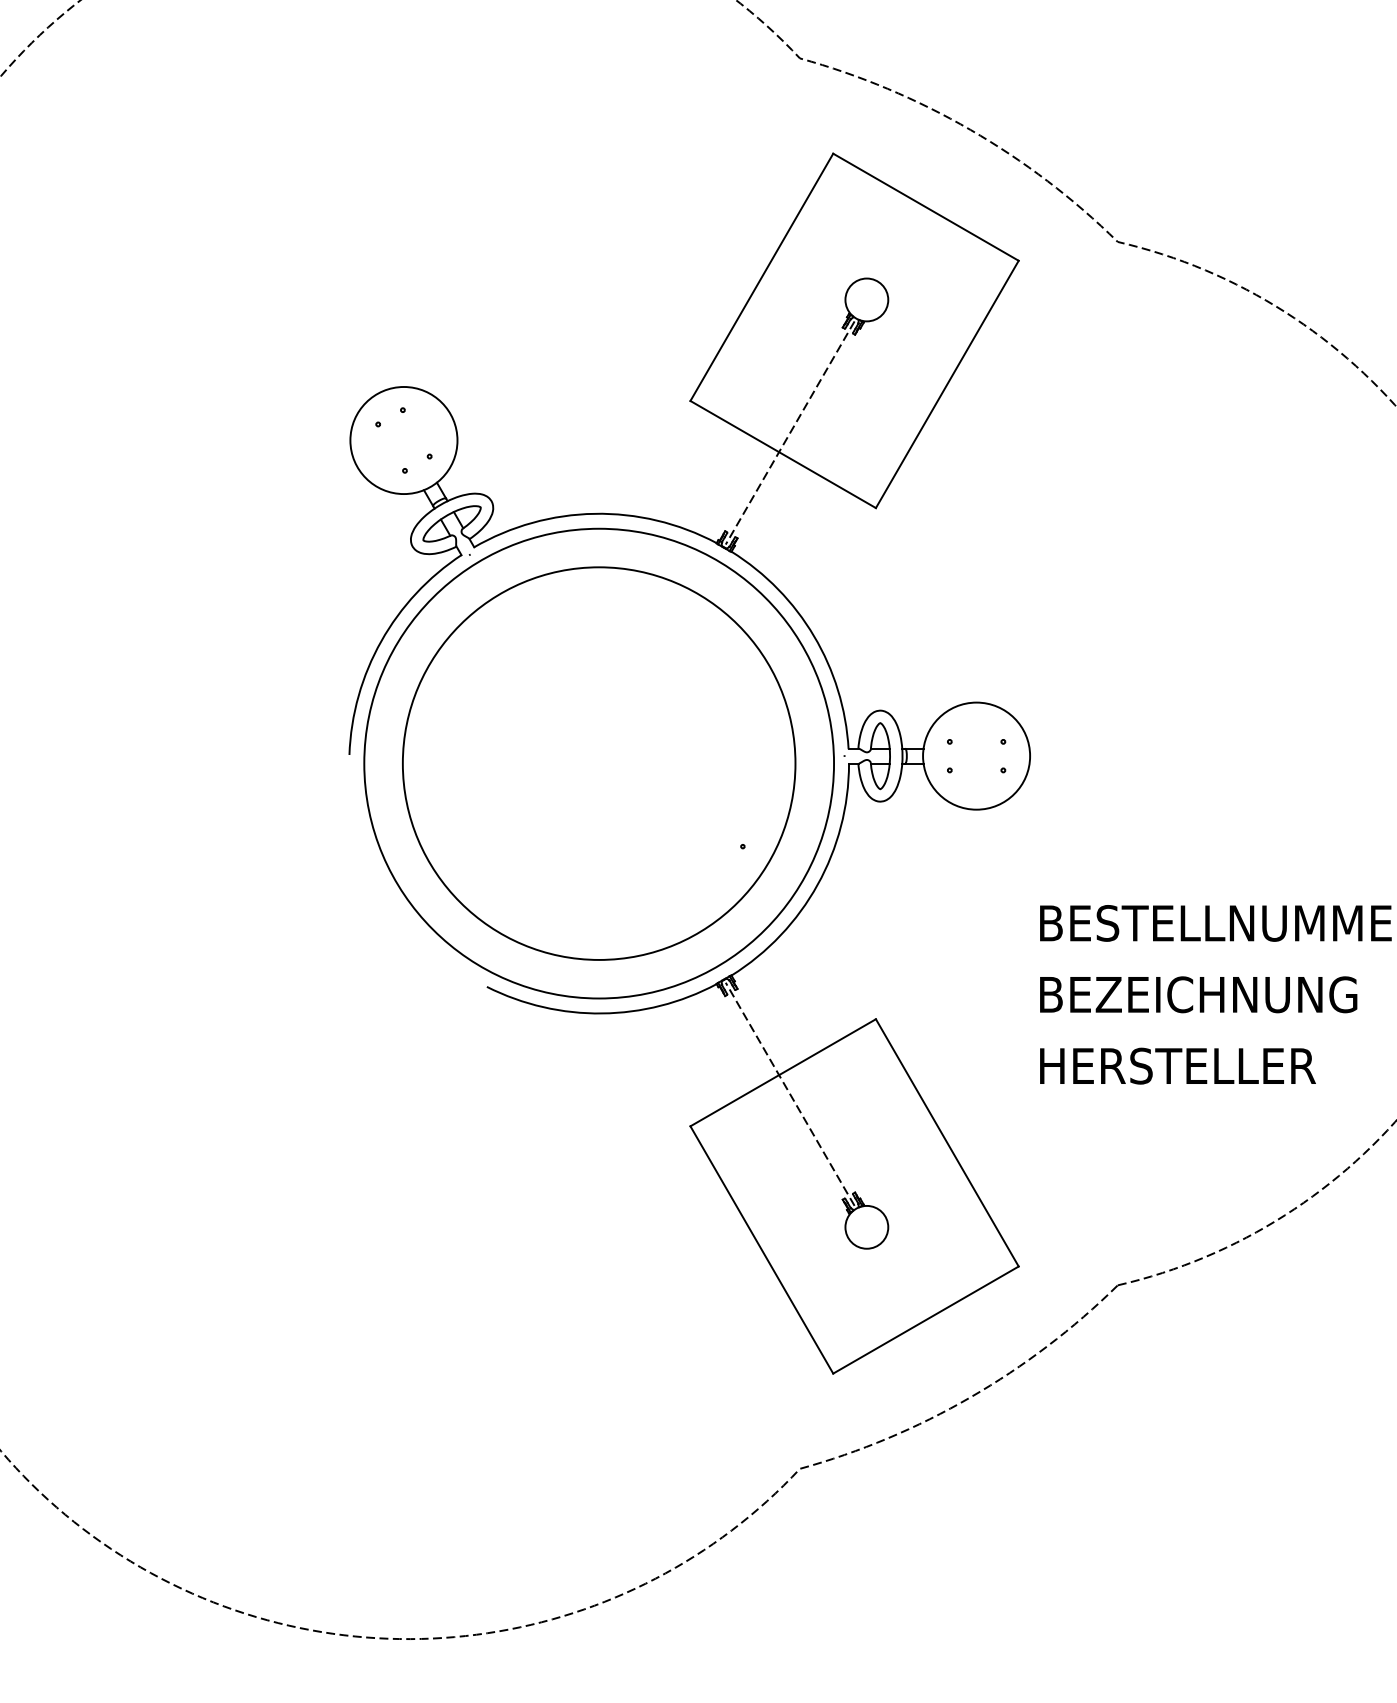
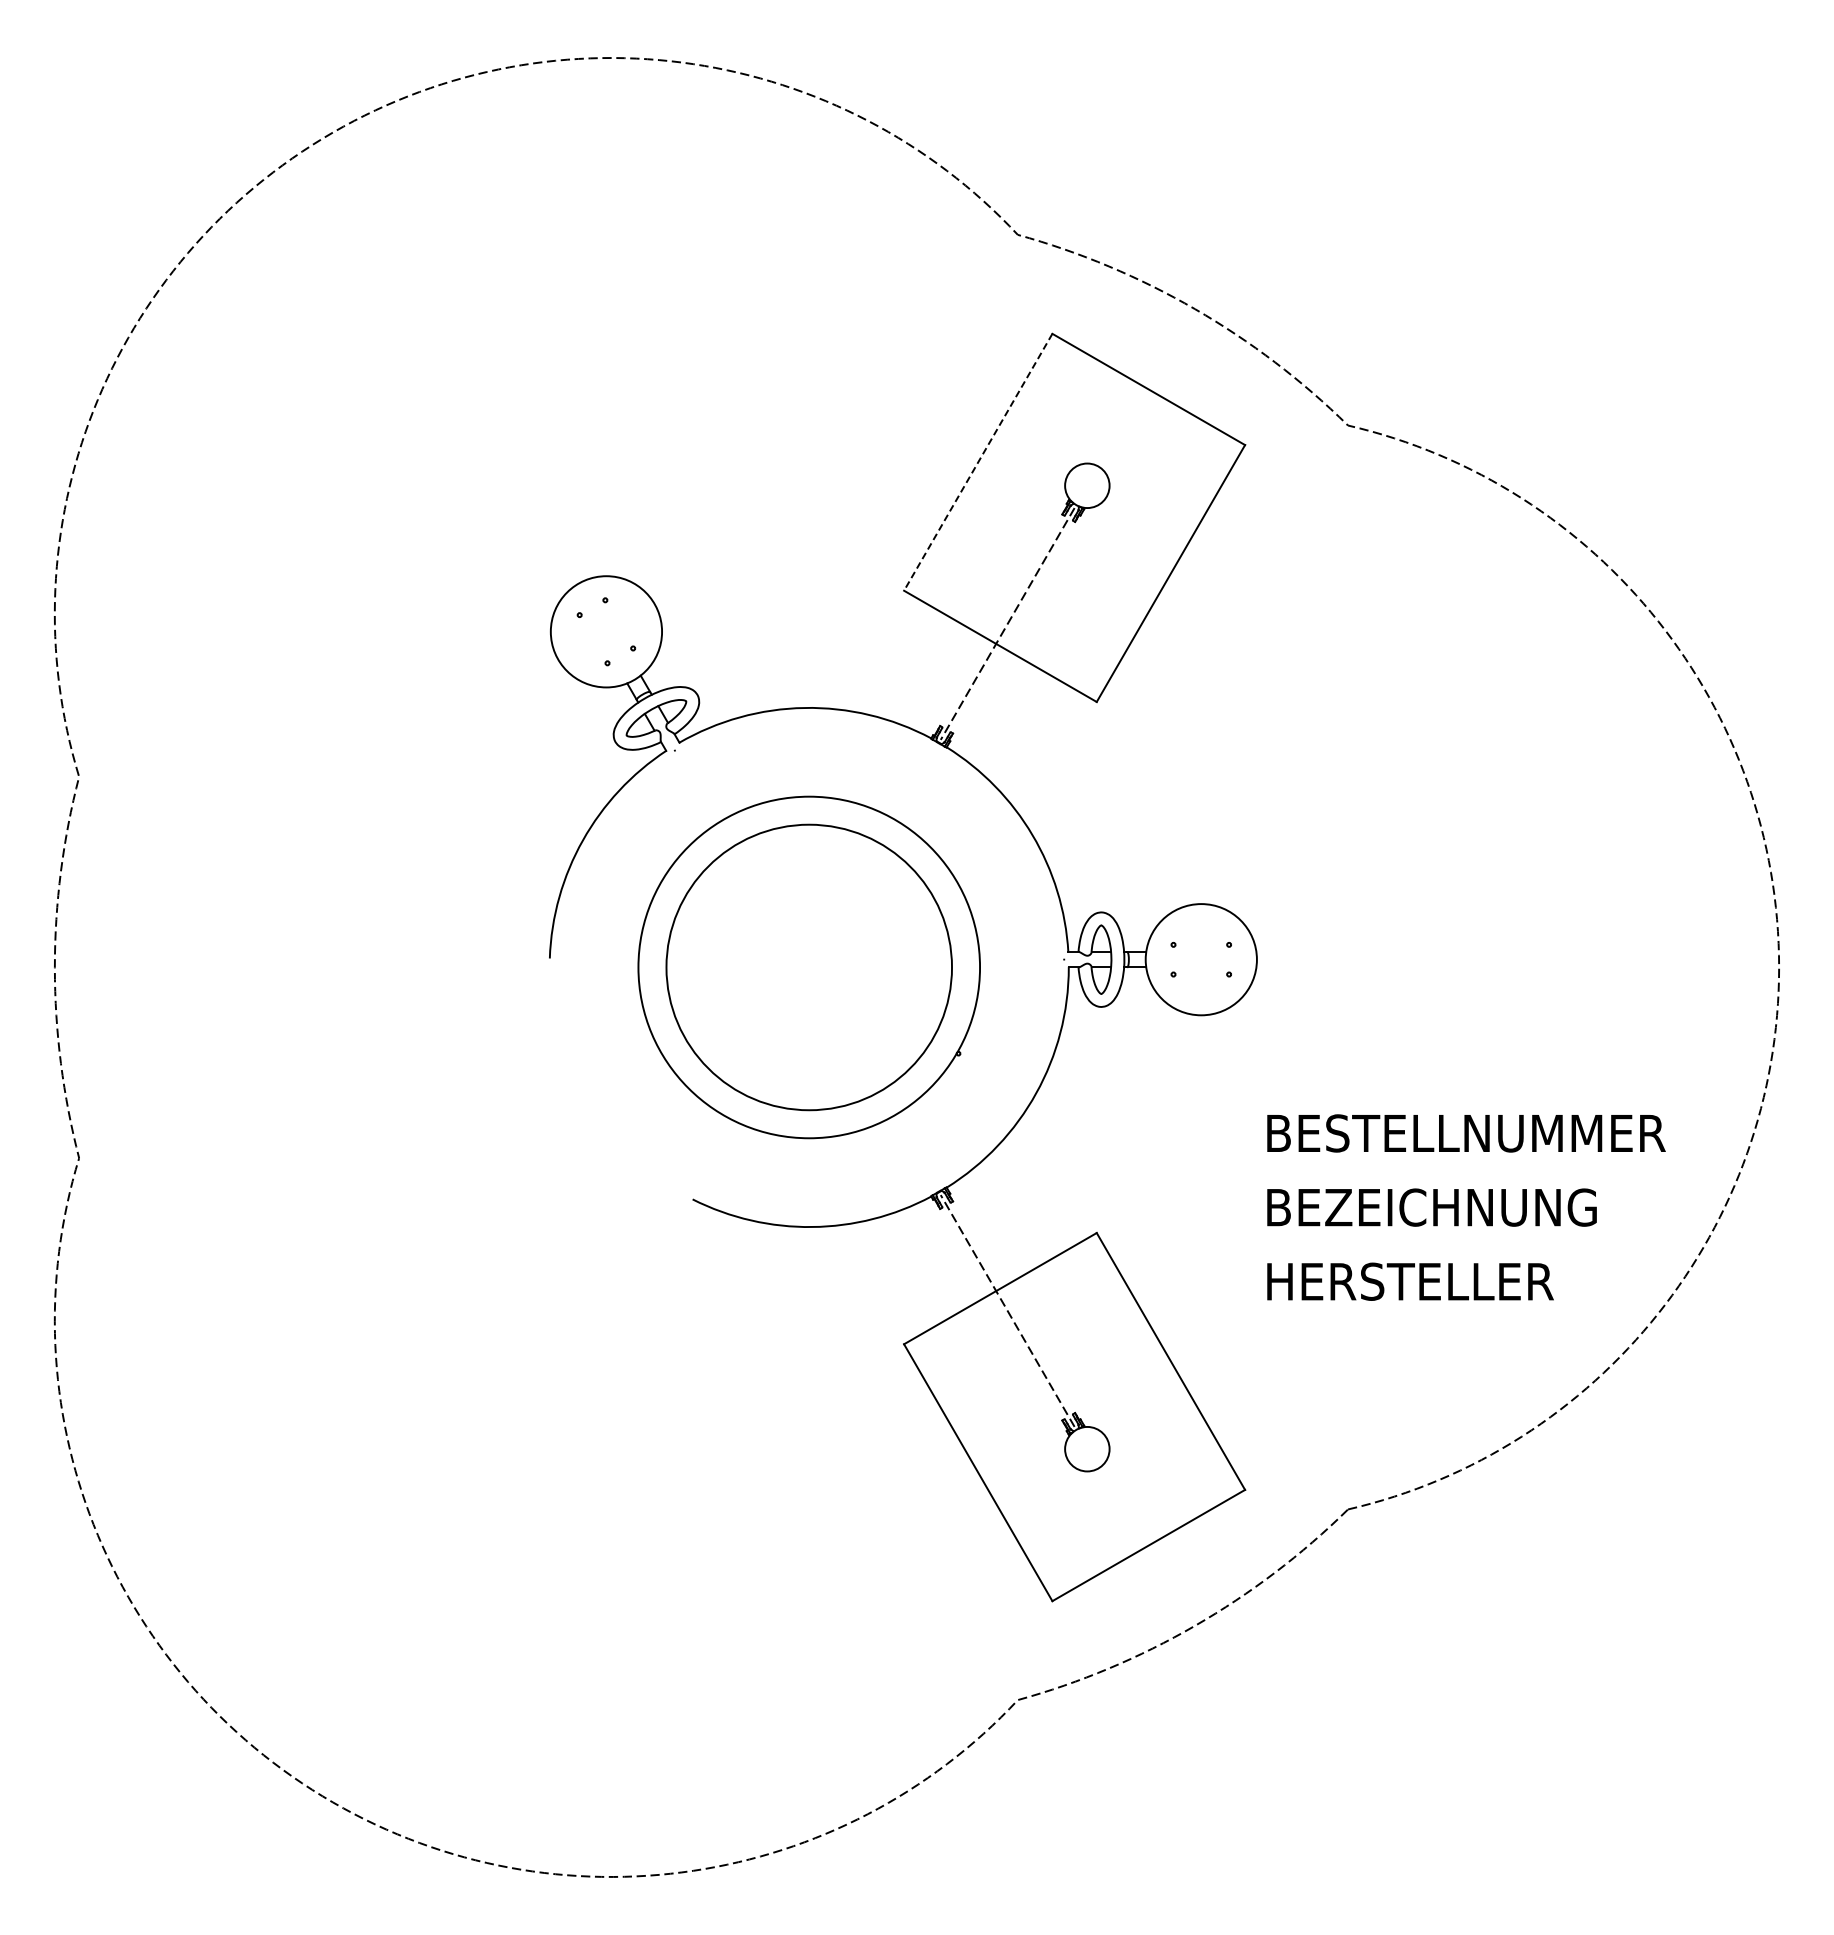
line: (762, 277) -> (978, 462), solid -> dashed
circle: (599, 763) -> (809, 967), size x0.7
circle: (599, 763) -> (809, 967), size x0.7

